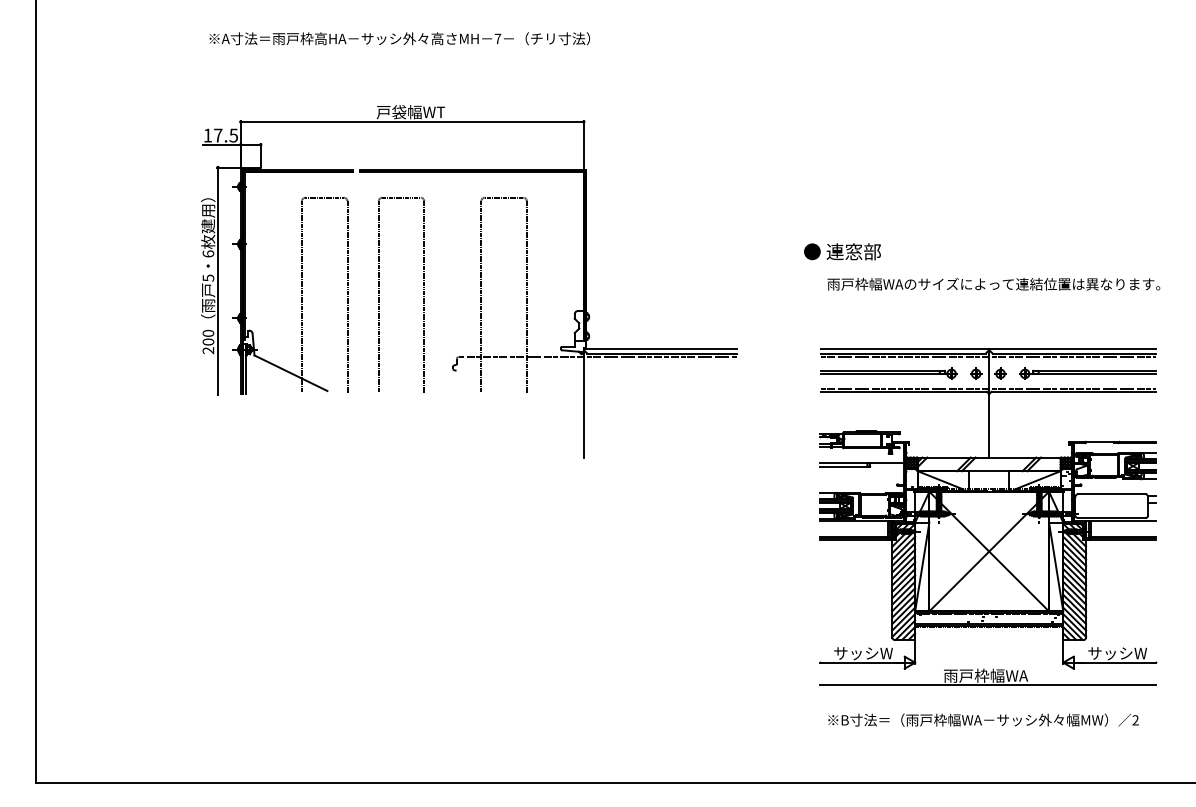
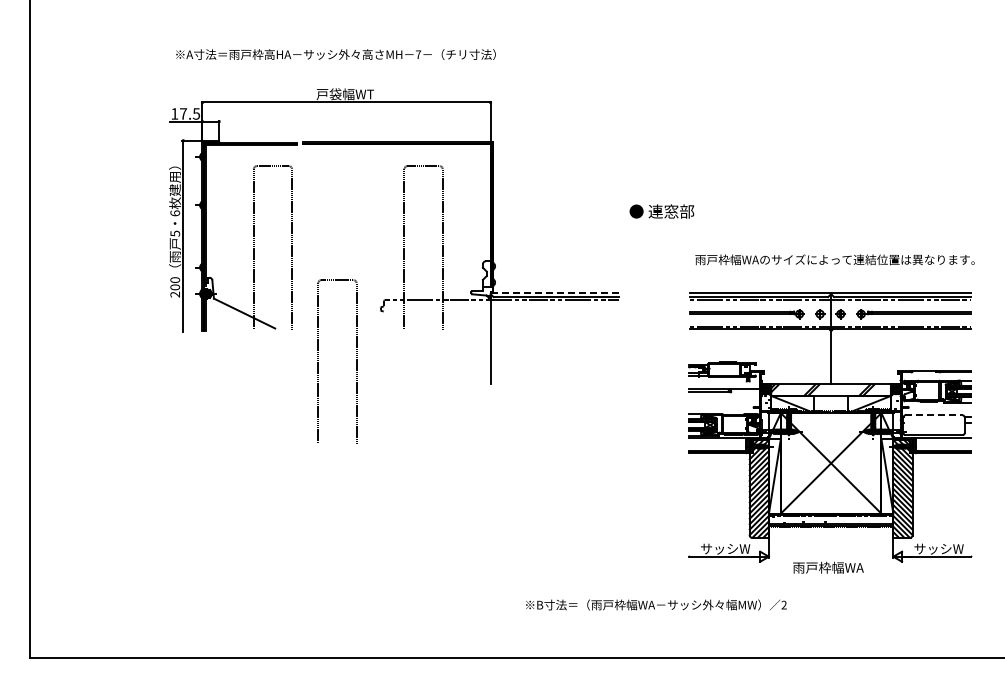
text: (399, 38) -> (335, 54), moved
text: (842, 251) -> (661, 211), moved
text: (993, 283) -> (834, 259), moved
part: (424, 294) -> (356, 361), moved
line: (659, 348) -> (554, 292), solid -> dashed
line: (1112, 494) -> (934, 415), solid -> dashed
line: (987, 685) -> (829, 575), removed
text: (983, 719) -> (656, 604), moved

